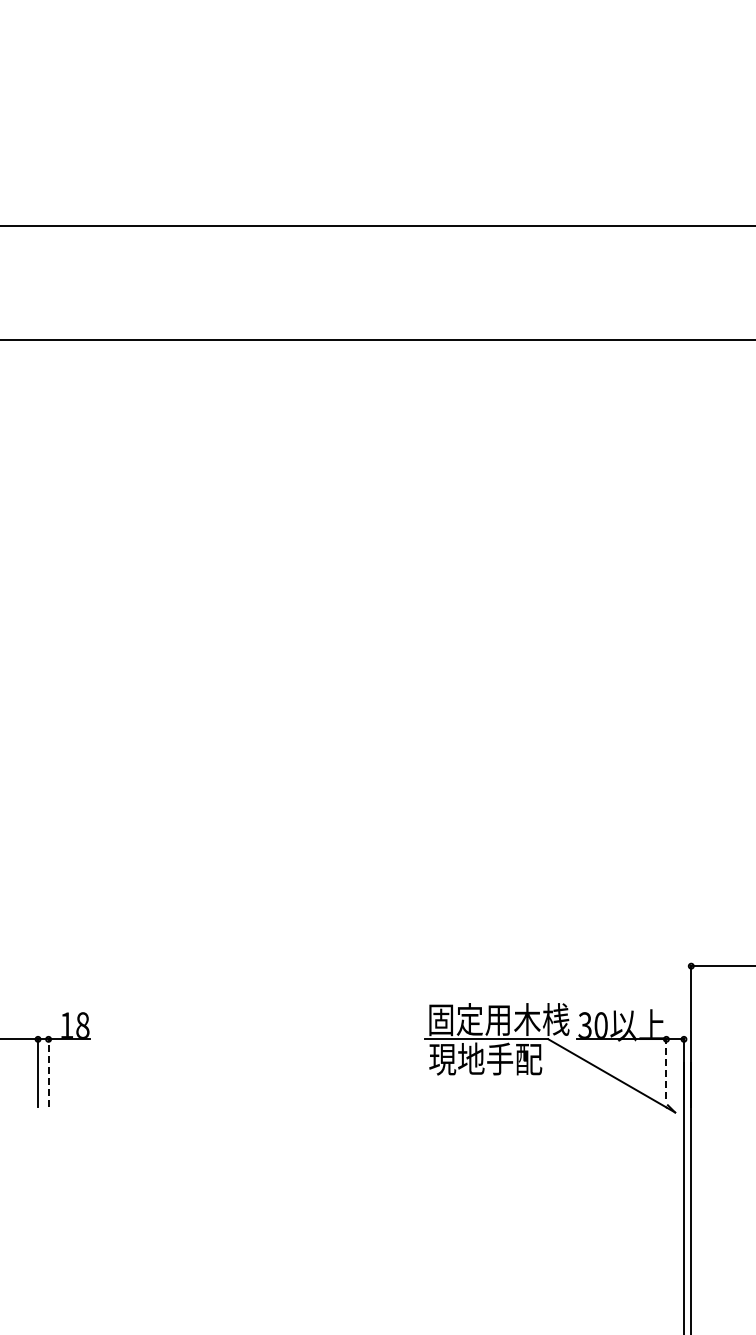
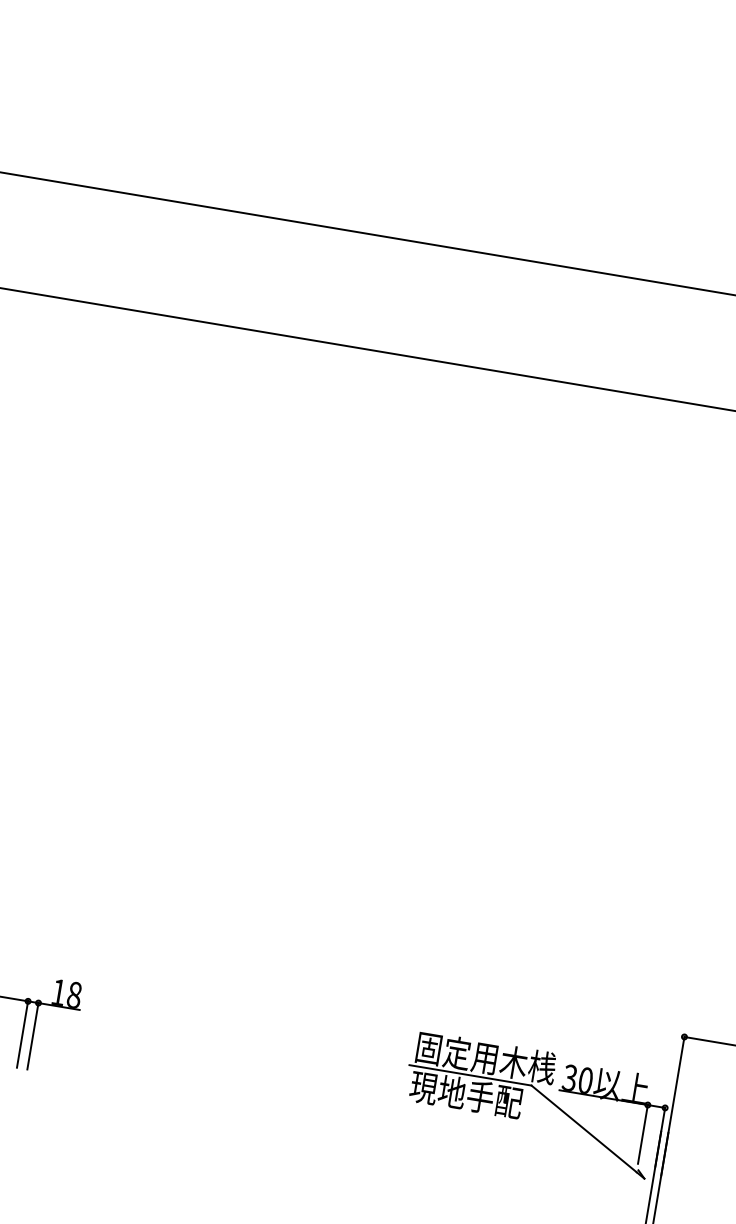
line: (666, 1068) -> (643, 1133), dashed -> solid
line: (48, 1072) -> (32, 1035), dashed -> solid

